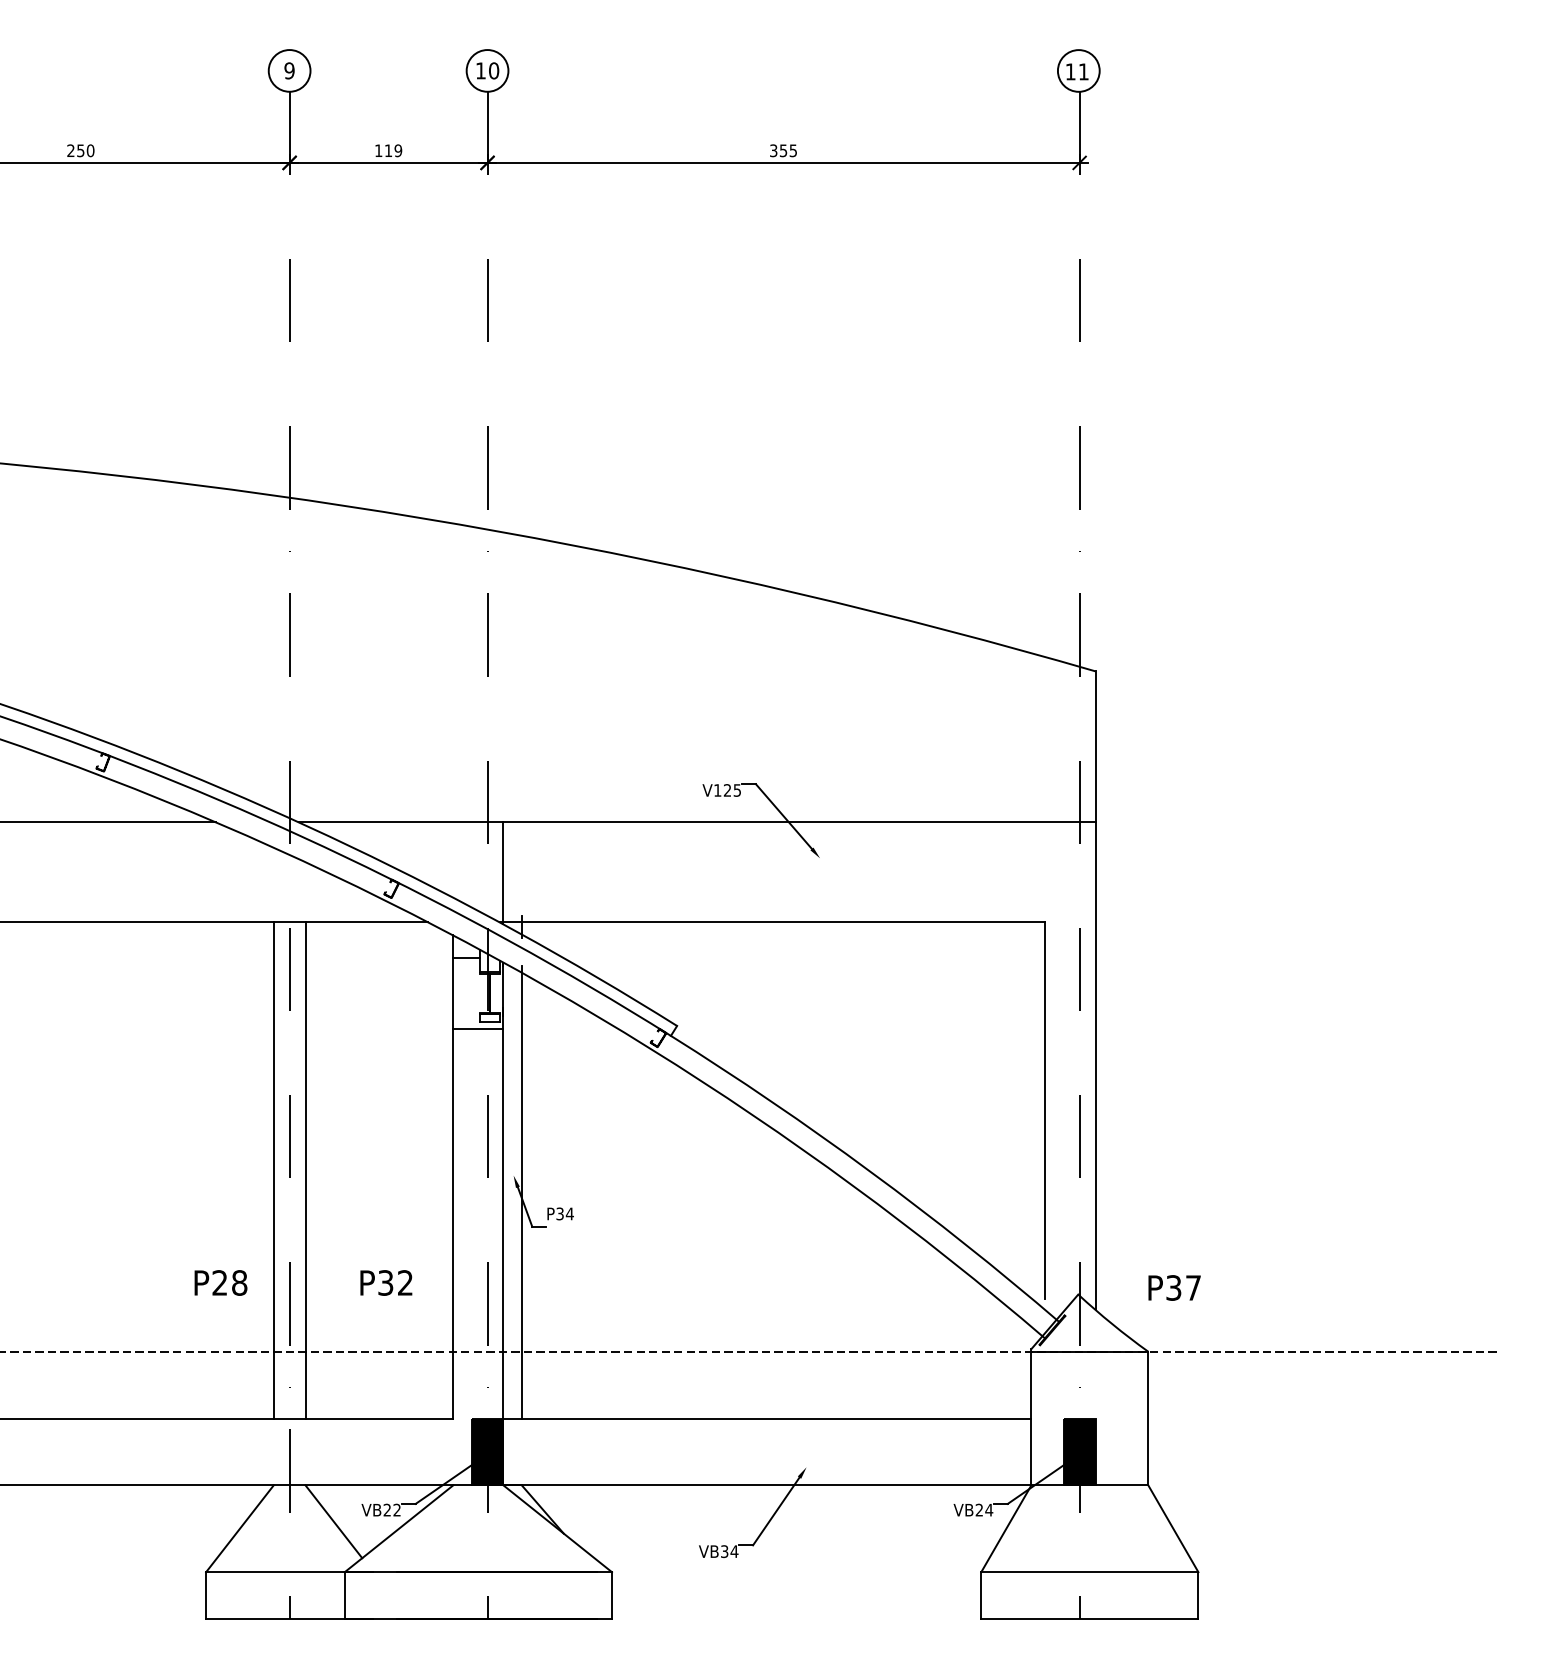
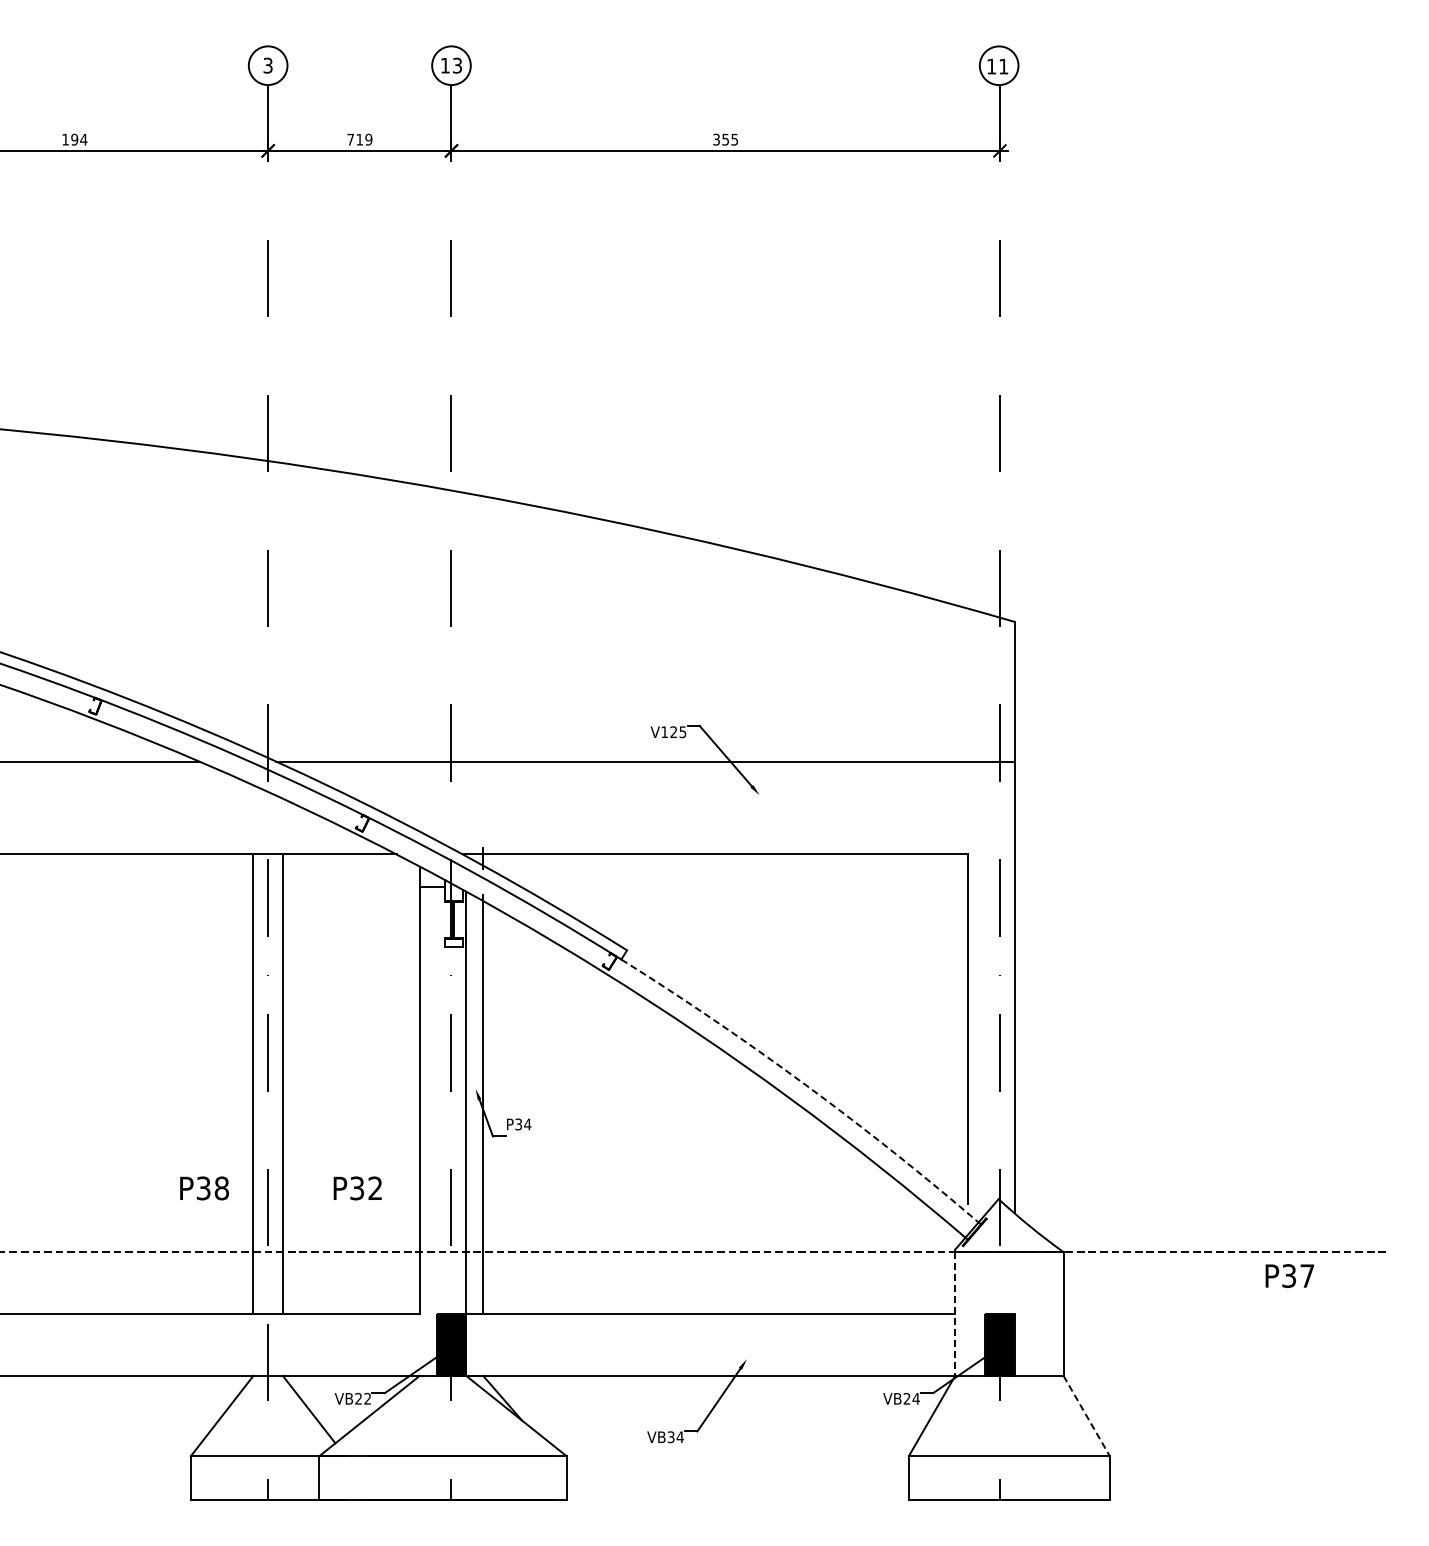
text: (288, 70) -> (267, 65), 9 -> 3
text: (494, 70) -> (457, 65), 10 -> 13
text: (80, 150) -> (74, 139), 250 -> 194
text: (378, 150) -> (350, 139), 119 -> 719
line: (503, 872) -> (466, 808), removed
line: (477, 1029) -> (442, 953), removed
arc: (870, 1171) -> (806, 1085), solid -> dashed
text: (219, 1283) -> (203, 1188), P28 -> P38
text: (1174, 1287) -> (1289, 1275), moved
line: (1031, 1418) -> (955, 1313), solid -> dashed
line: (1173, 1529) -> (1086, 1416), solid -> dashed

